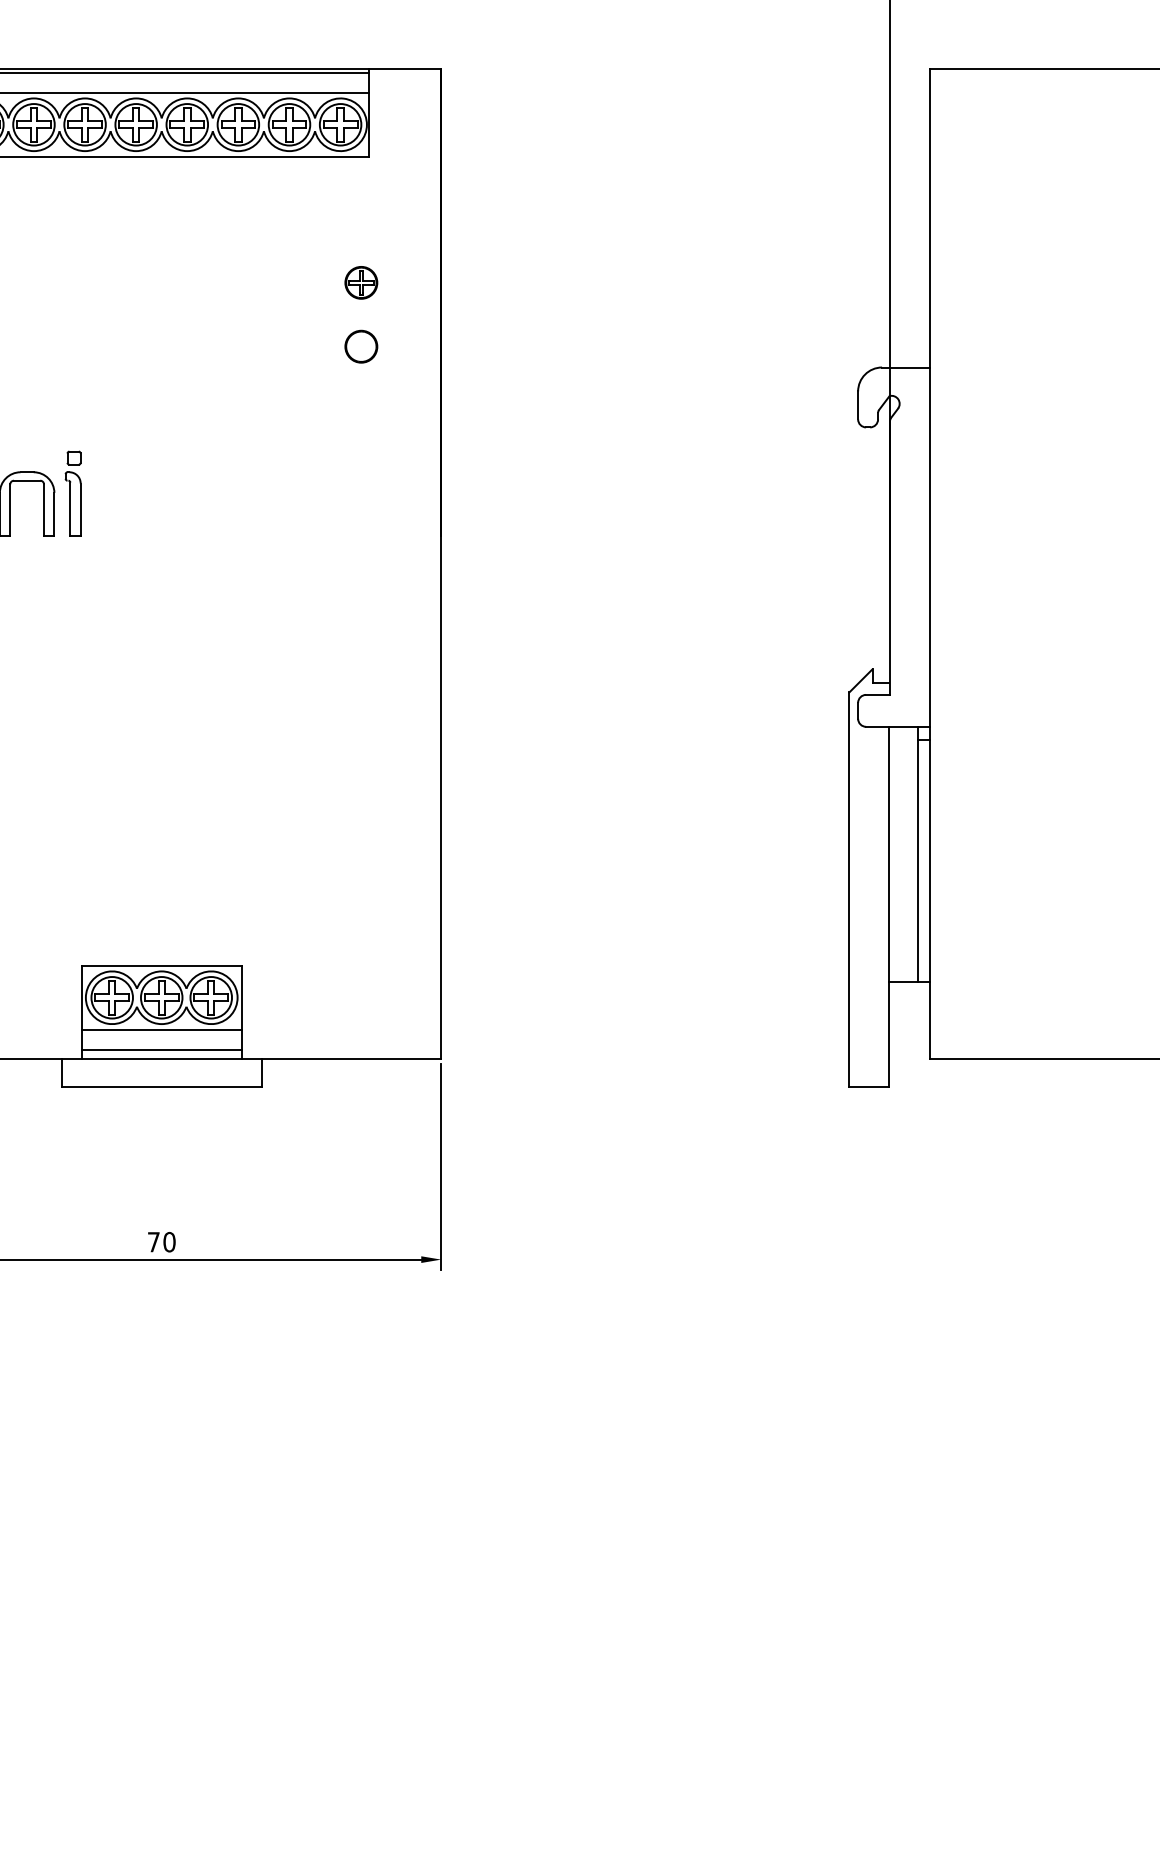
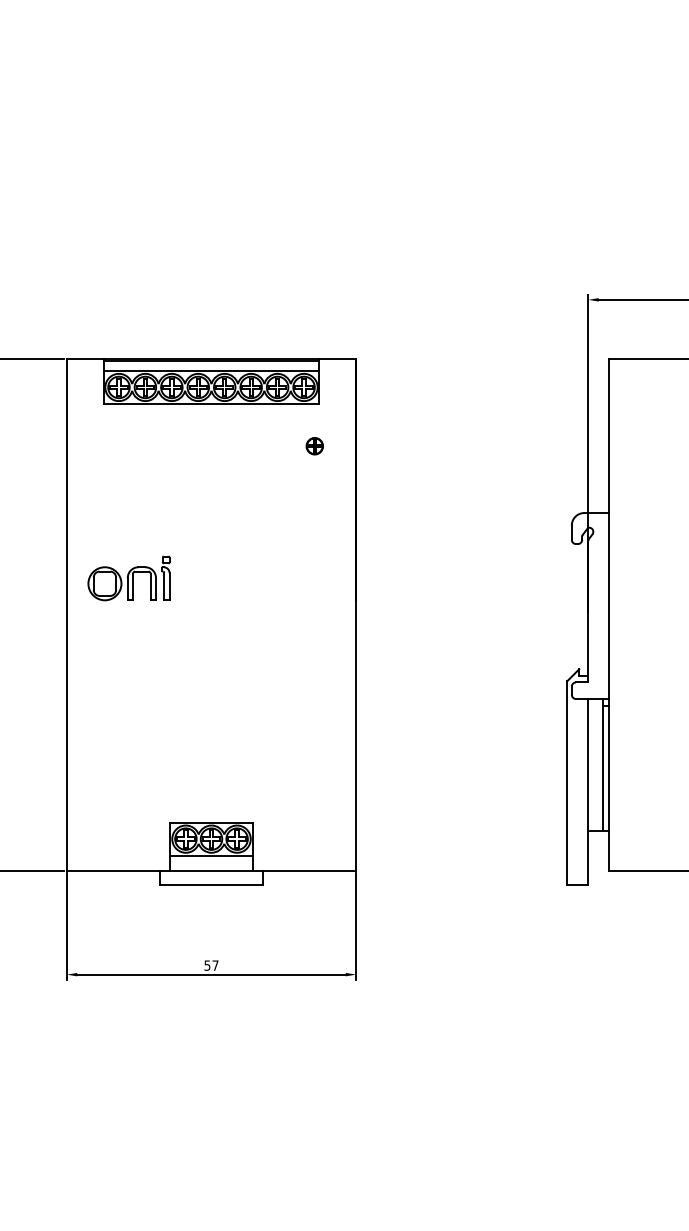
part: (360, 283) -> (314, 446), moved
circle: (360, 347) -> (314, 502), removed
line: (161, 1050) -> (211, 866), removed
text: (161, 1241) -> (211, 965), 70 -> 57

